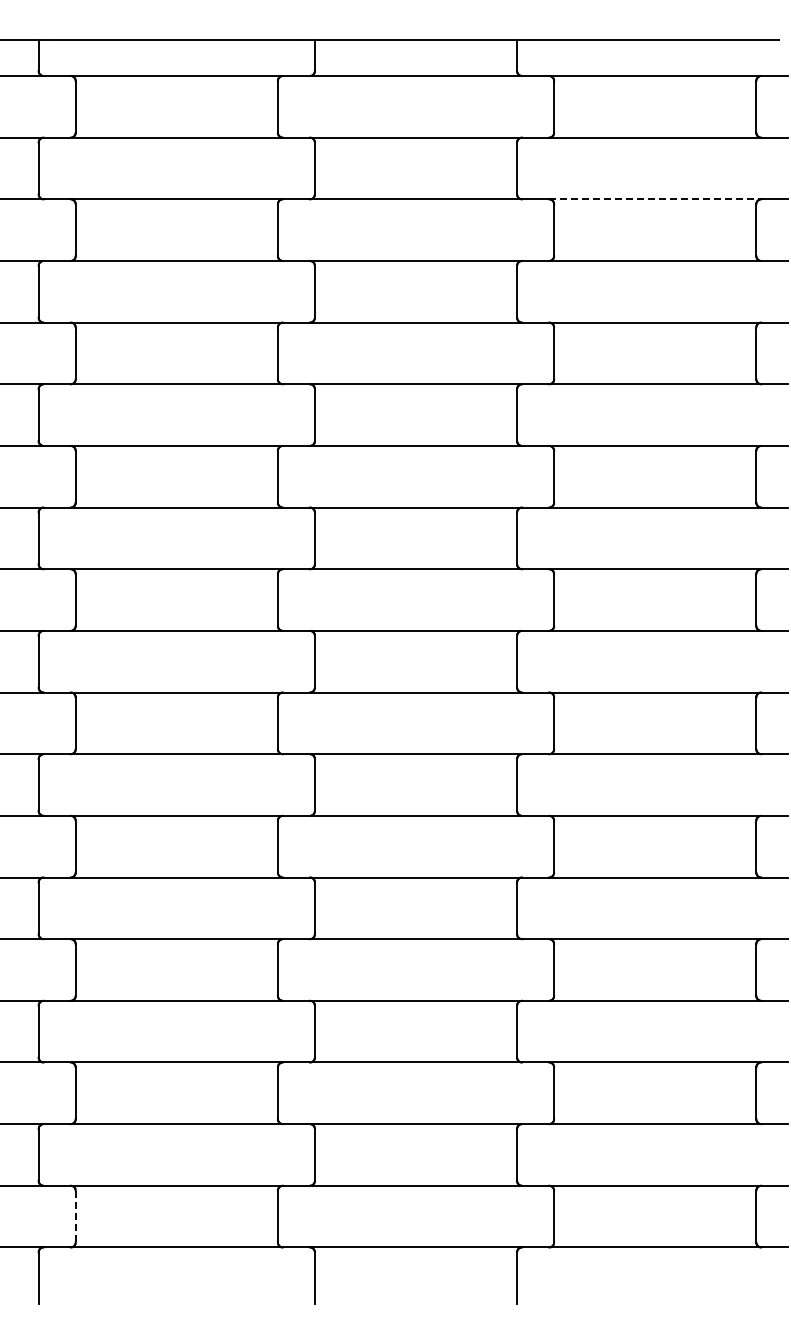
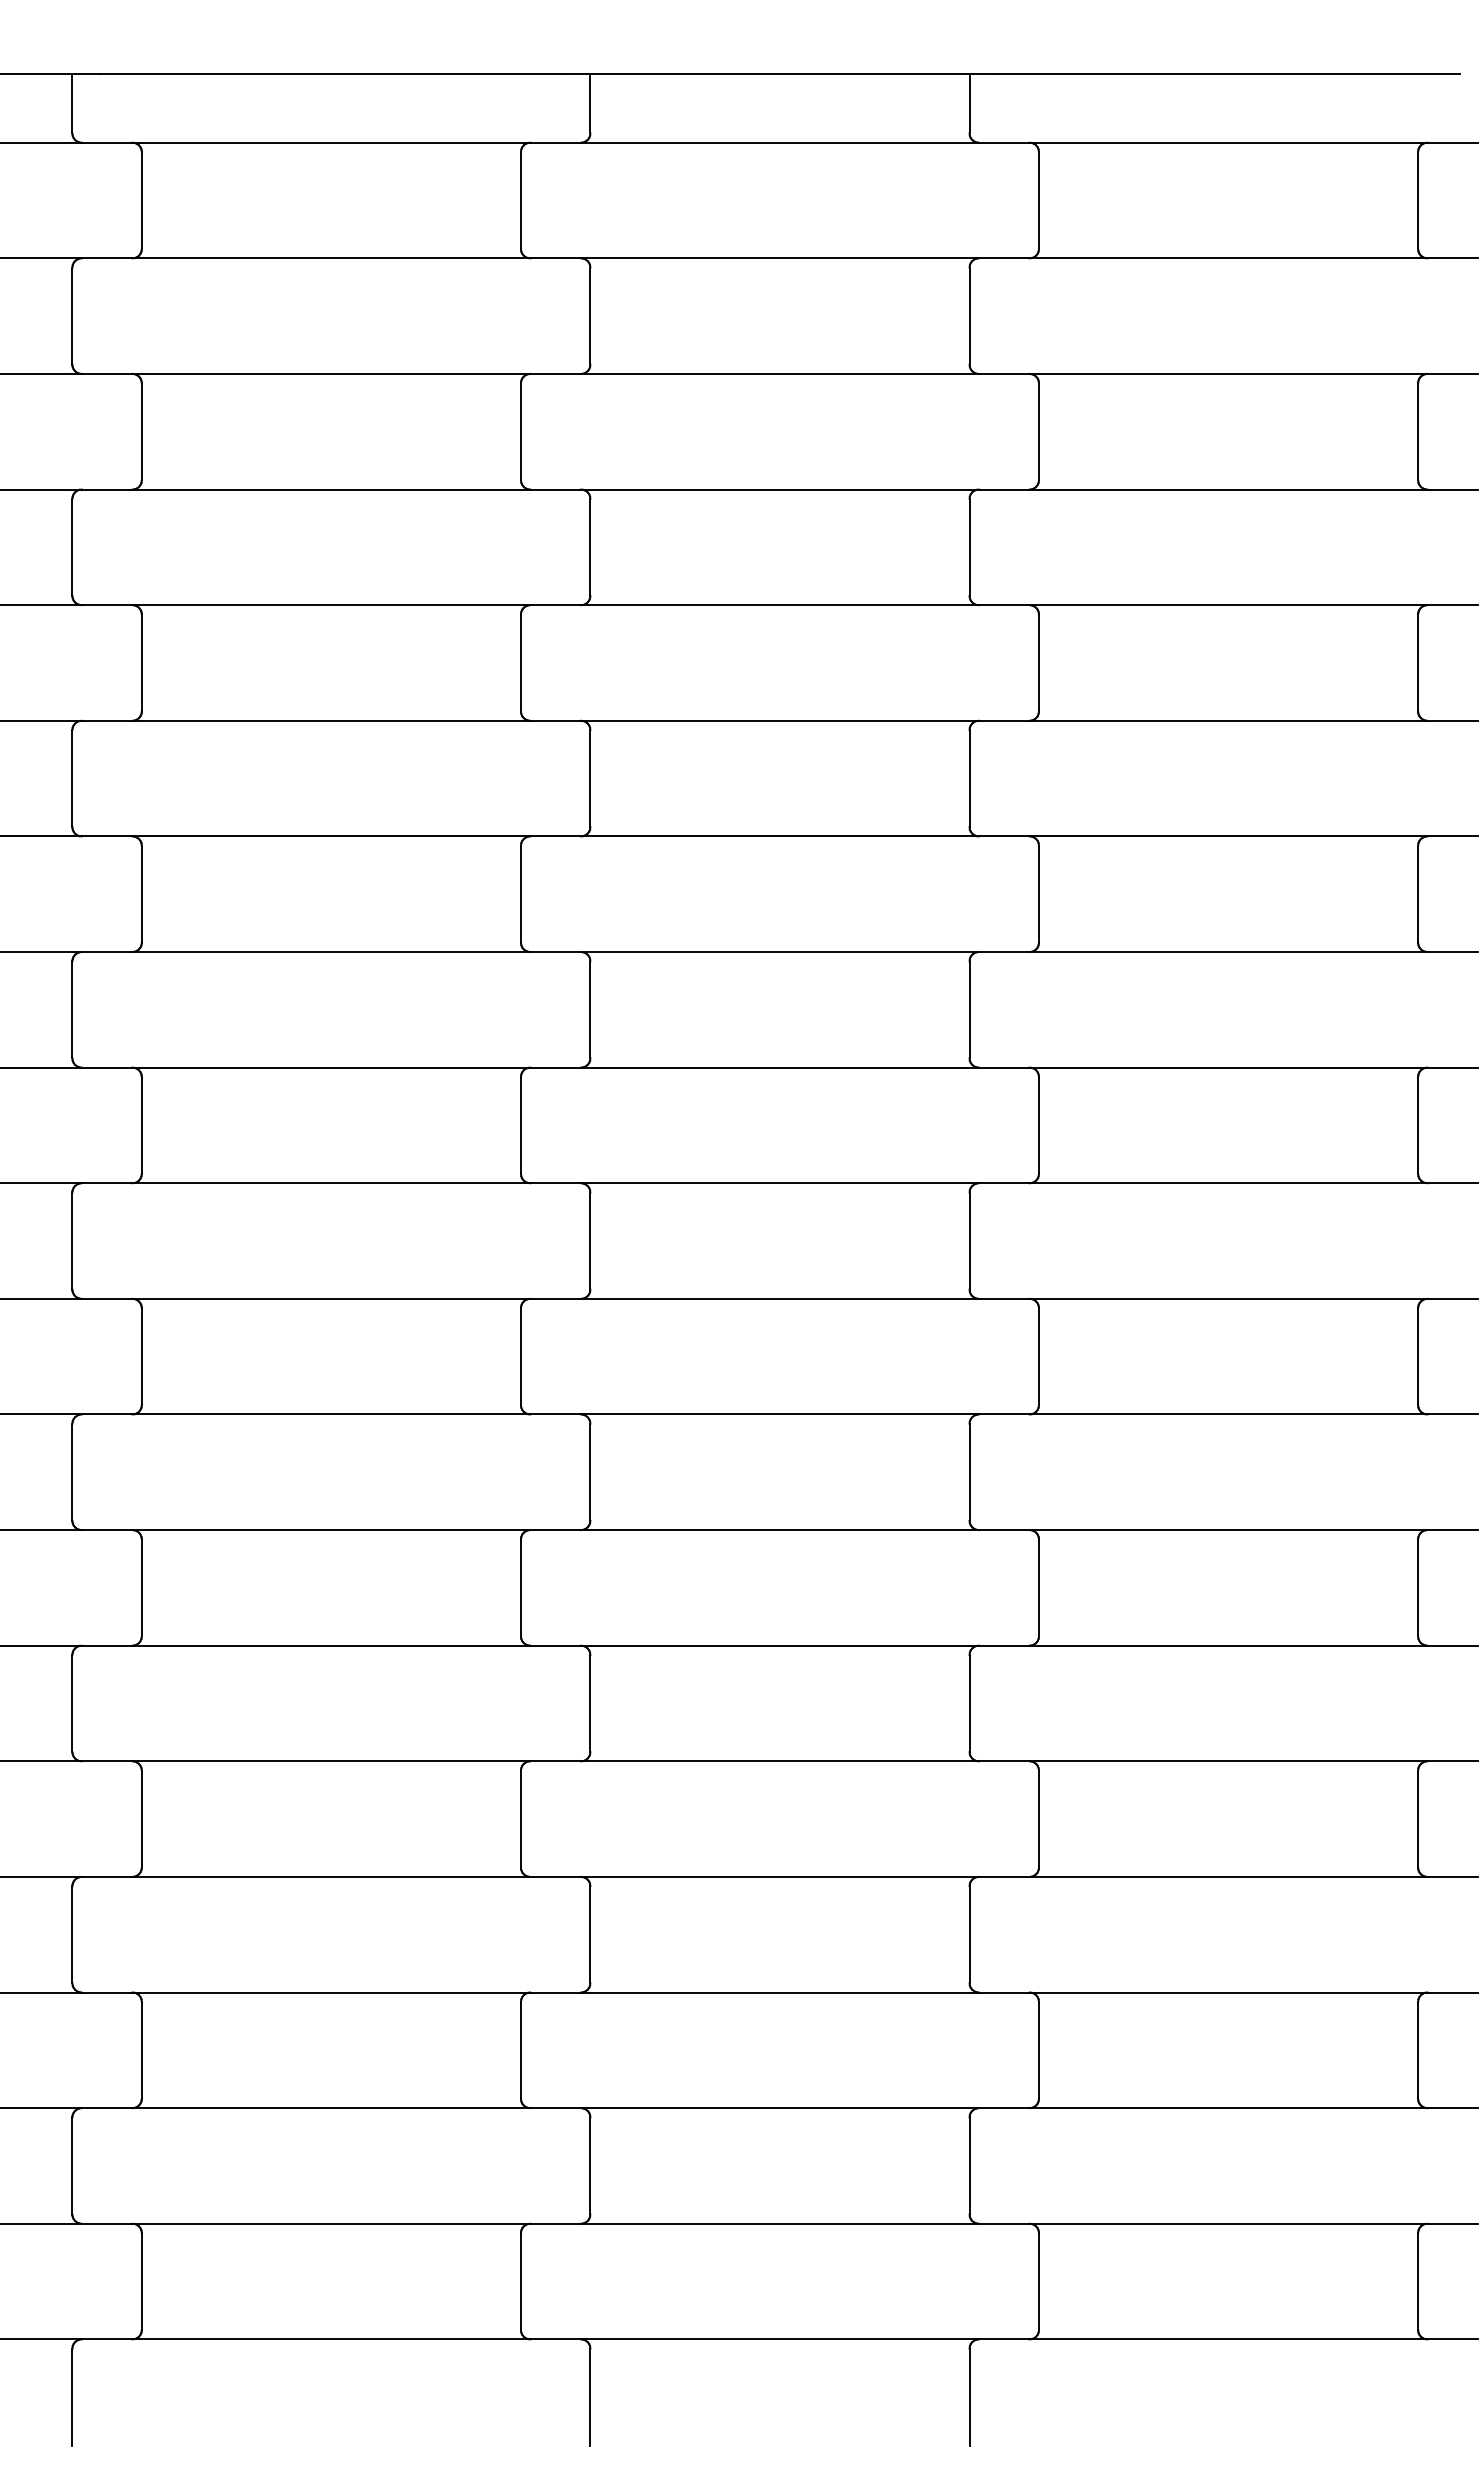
line: (655, 199) -> (1229, 374), dashed -> solid
line: (75, 1216) -> (141, 2281), dashed -> solid

